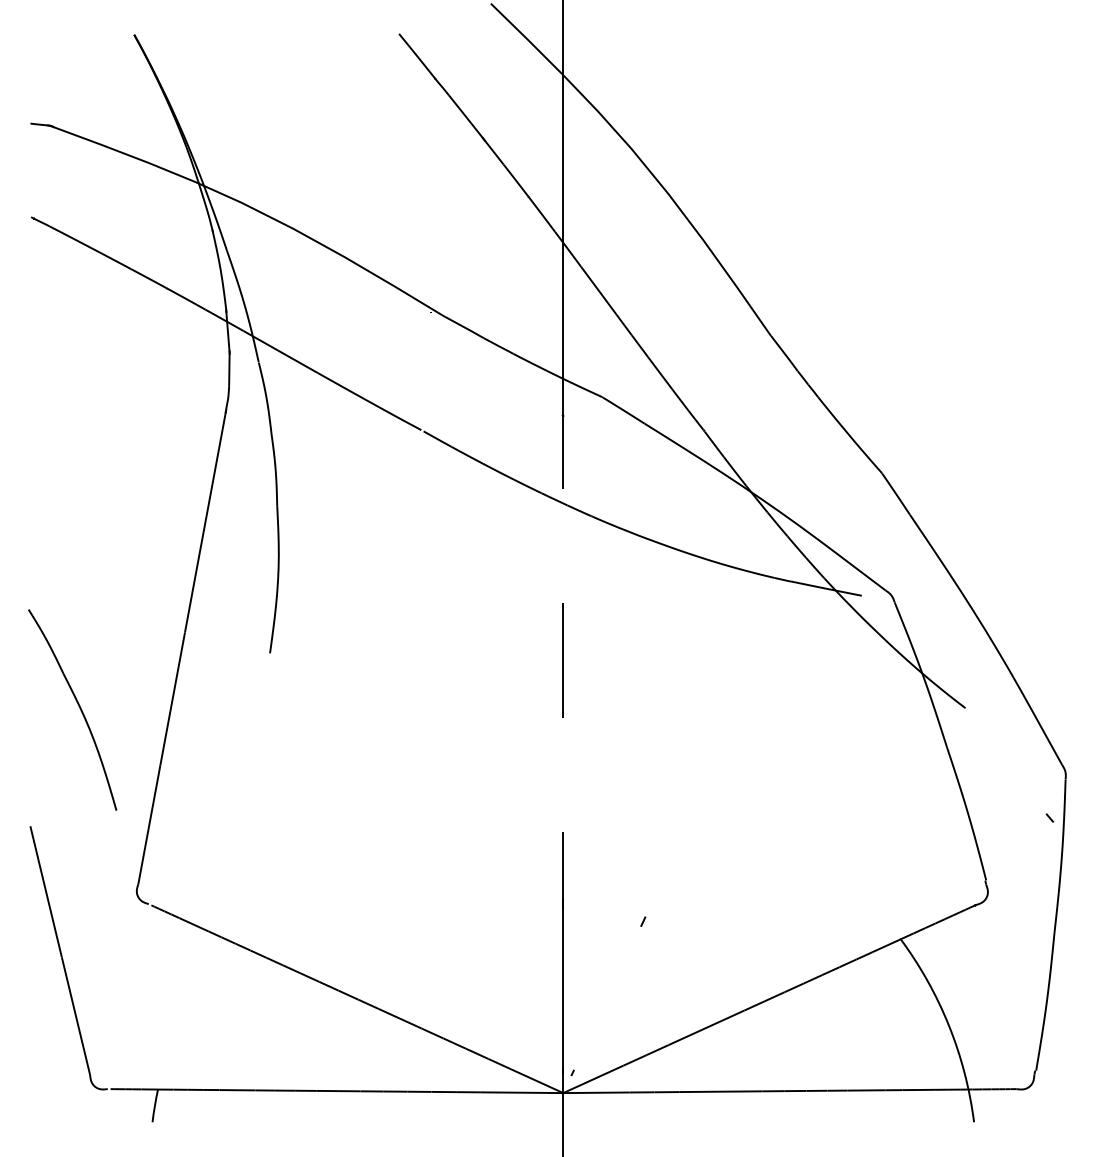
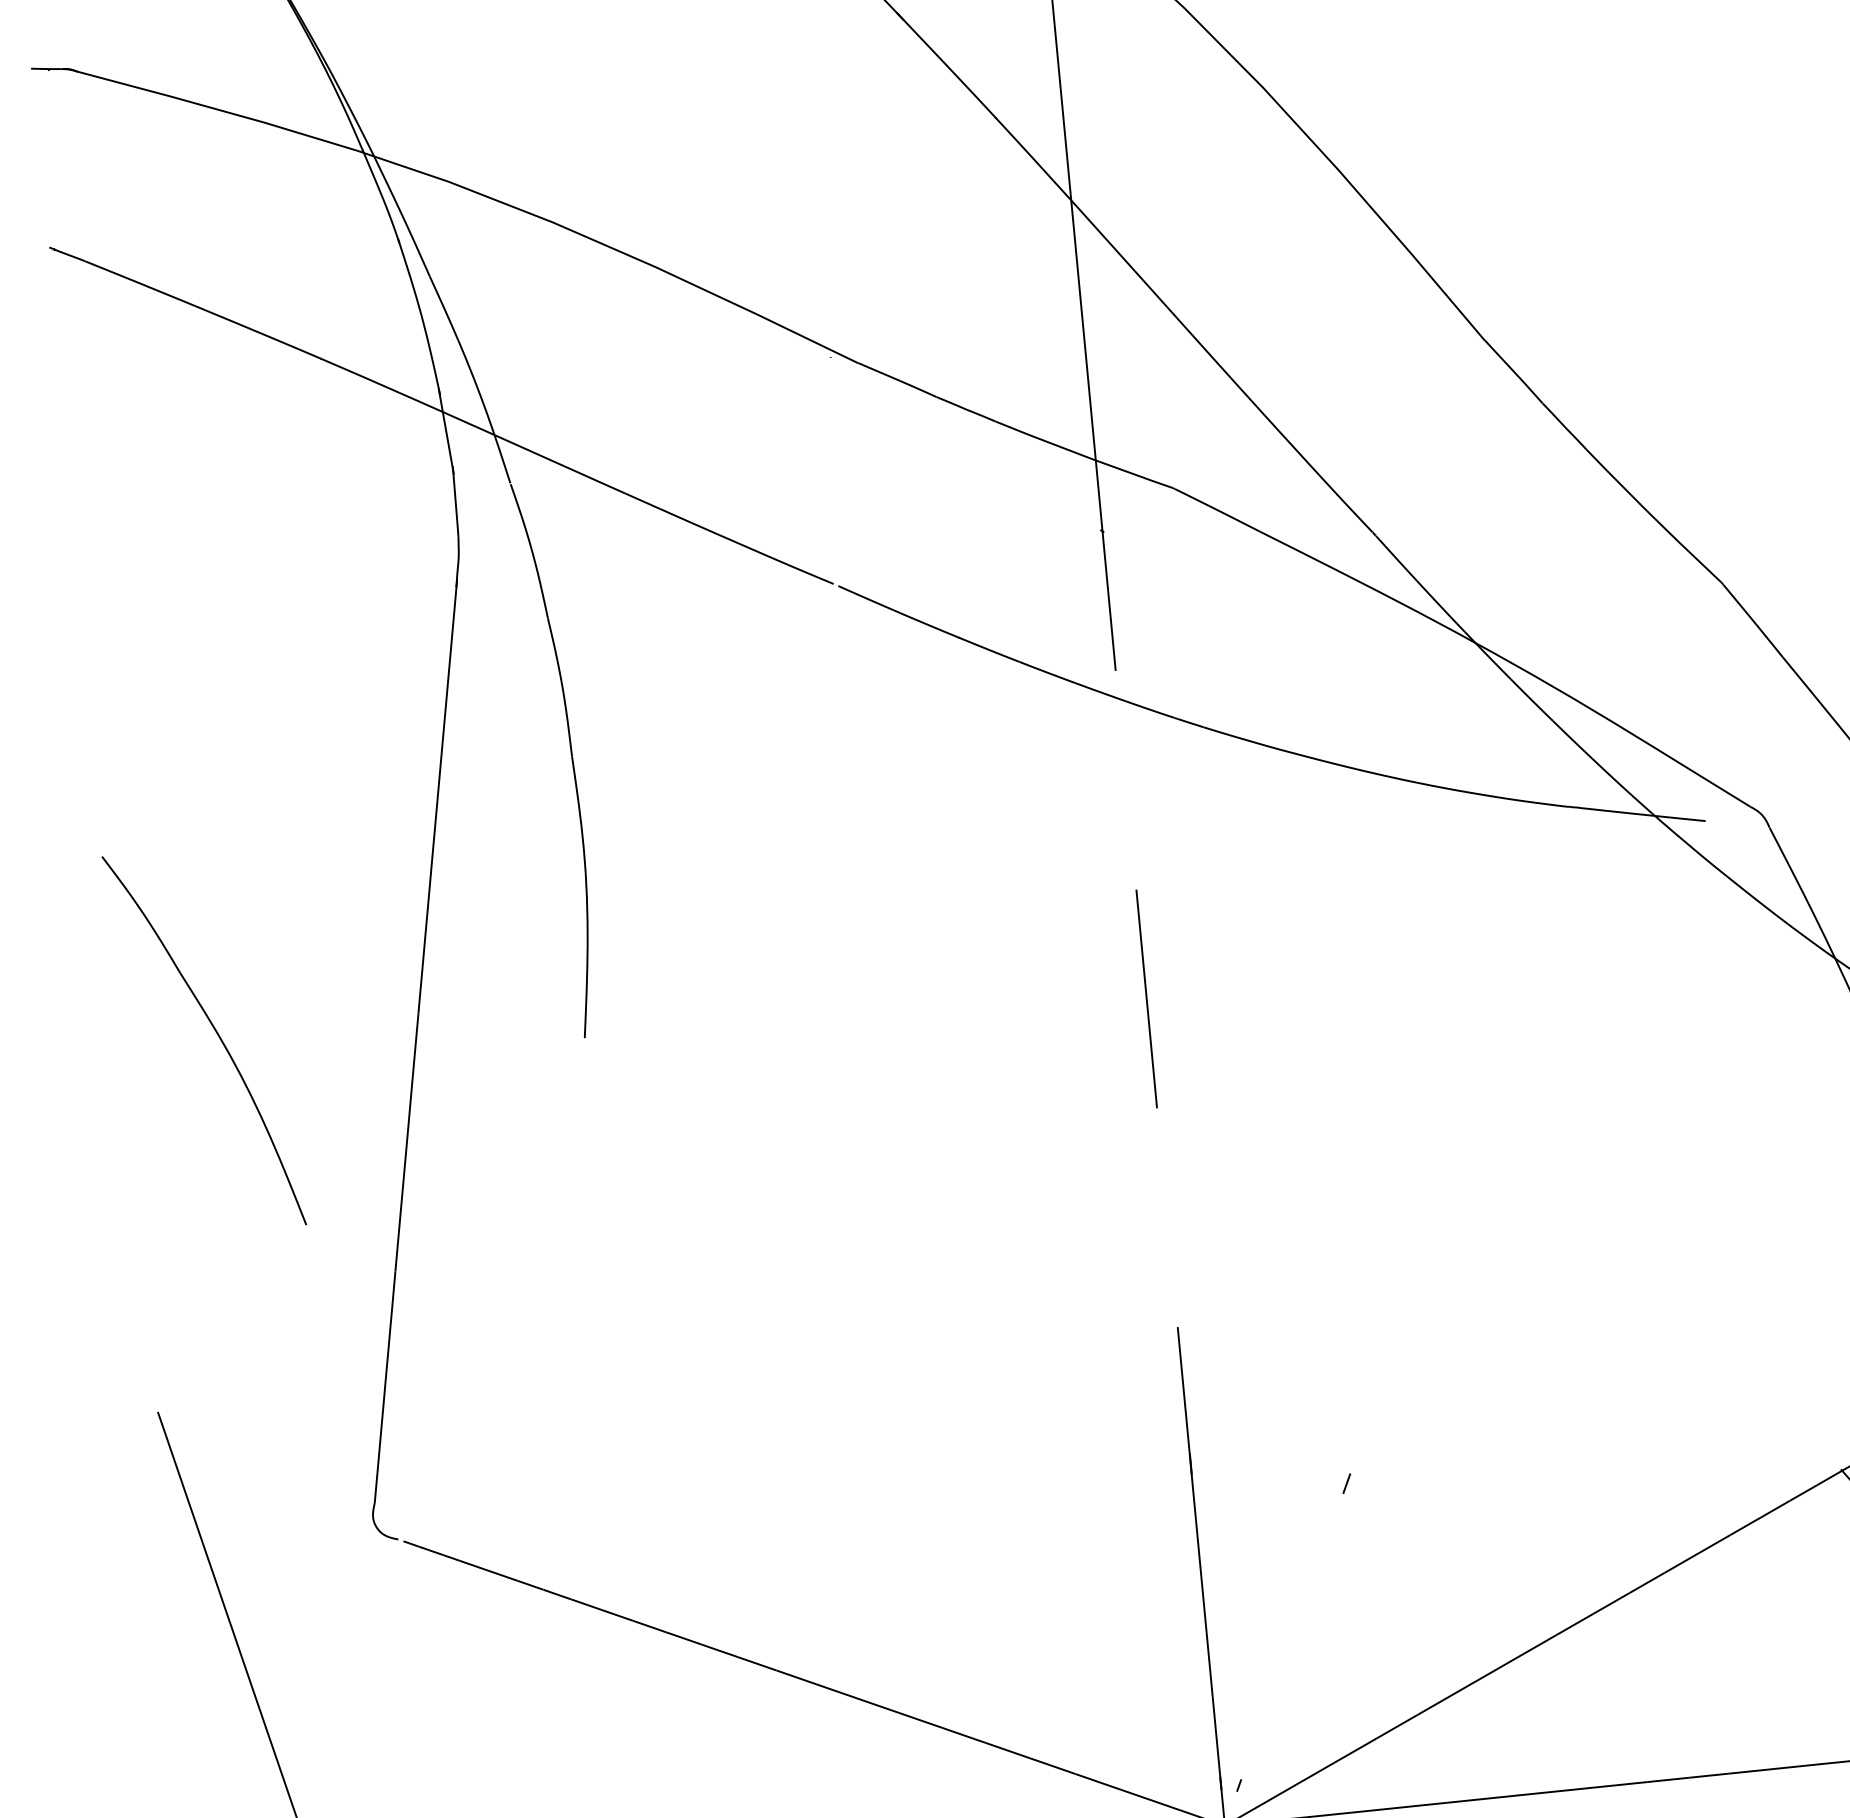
part: (78, 706) -> (214, 1032), moved

